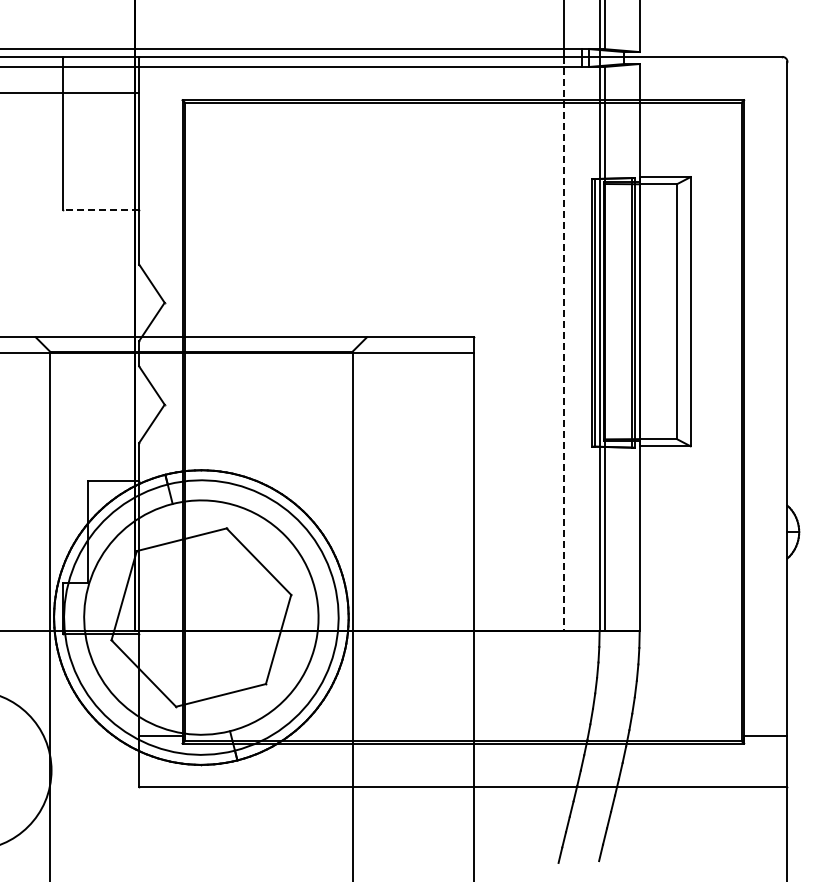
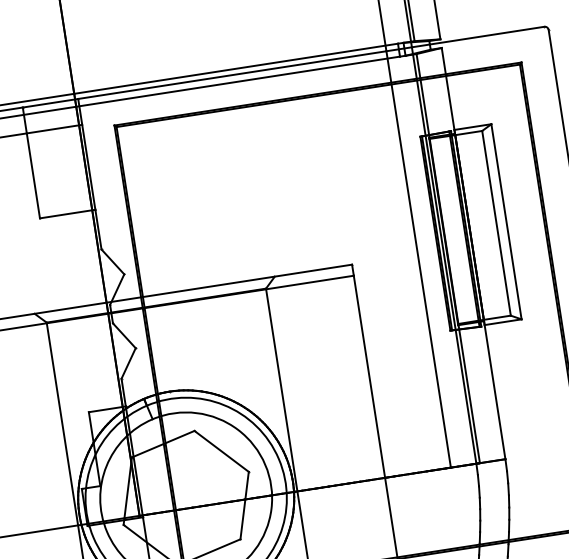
line: (100, 209) -> (67, 213), dashed -> solid
line: (564, 344) -> (418, 259), dashed -> solid

